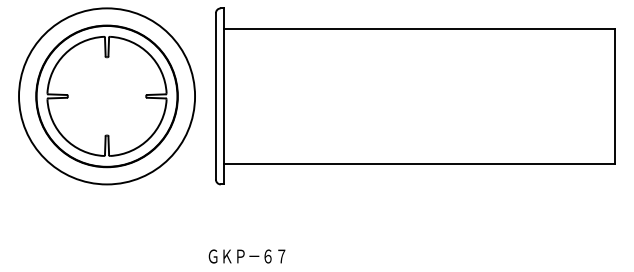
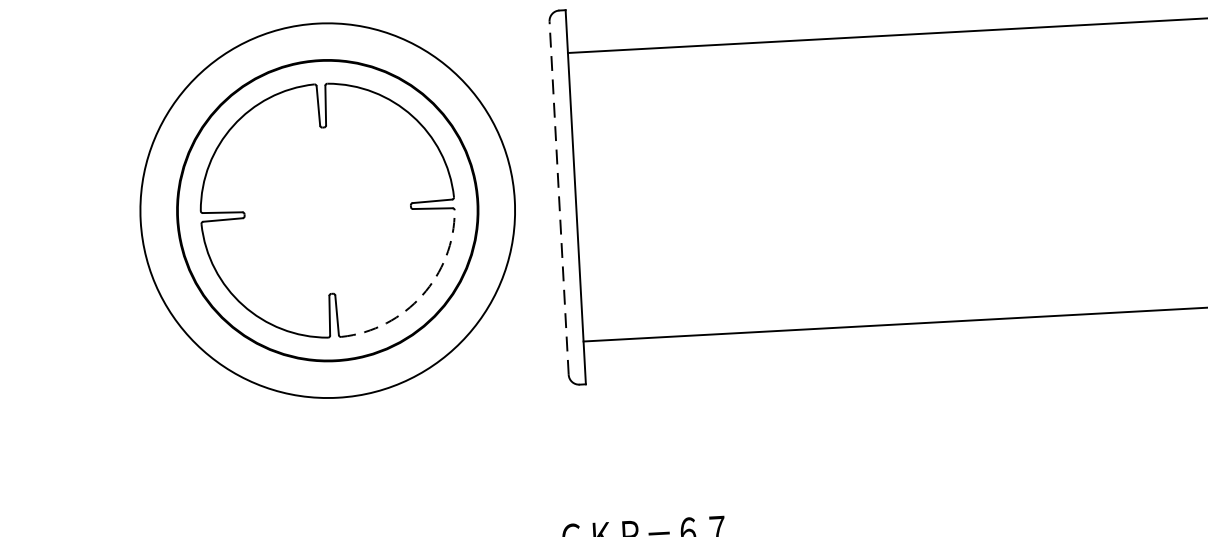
line: (215, 95) -> (558, 196), solid -> dashed
arc: (149, 138) -> (422, 295), solid -> dashed

